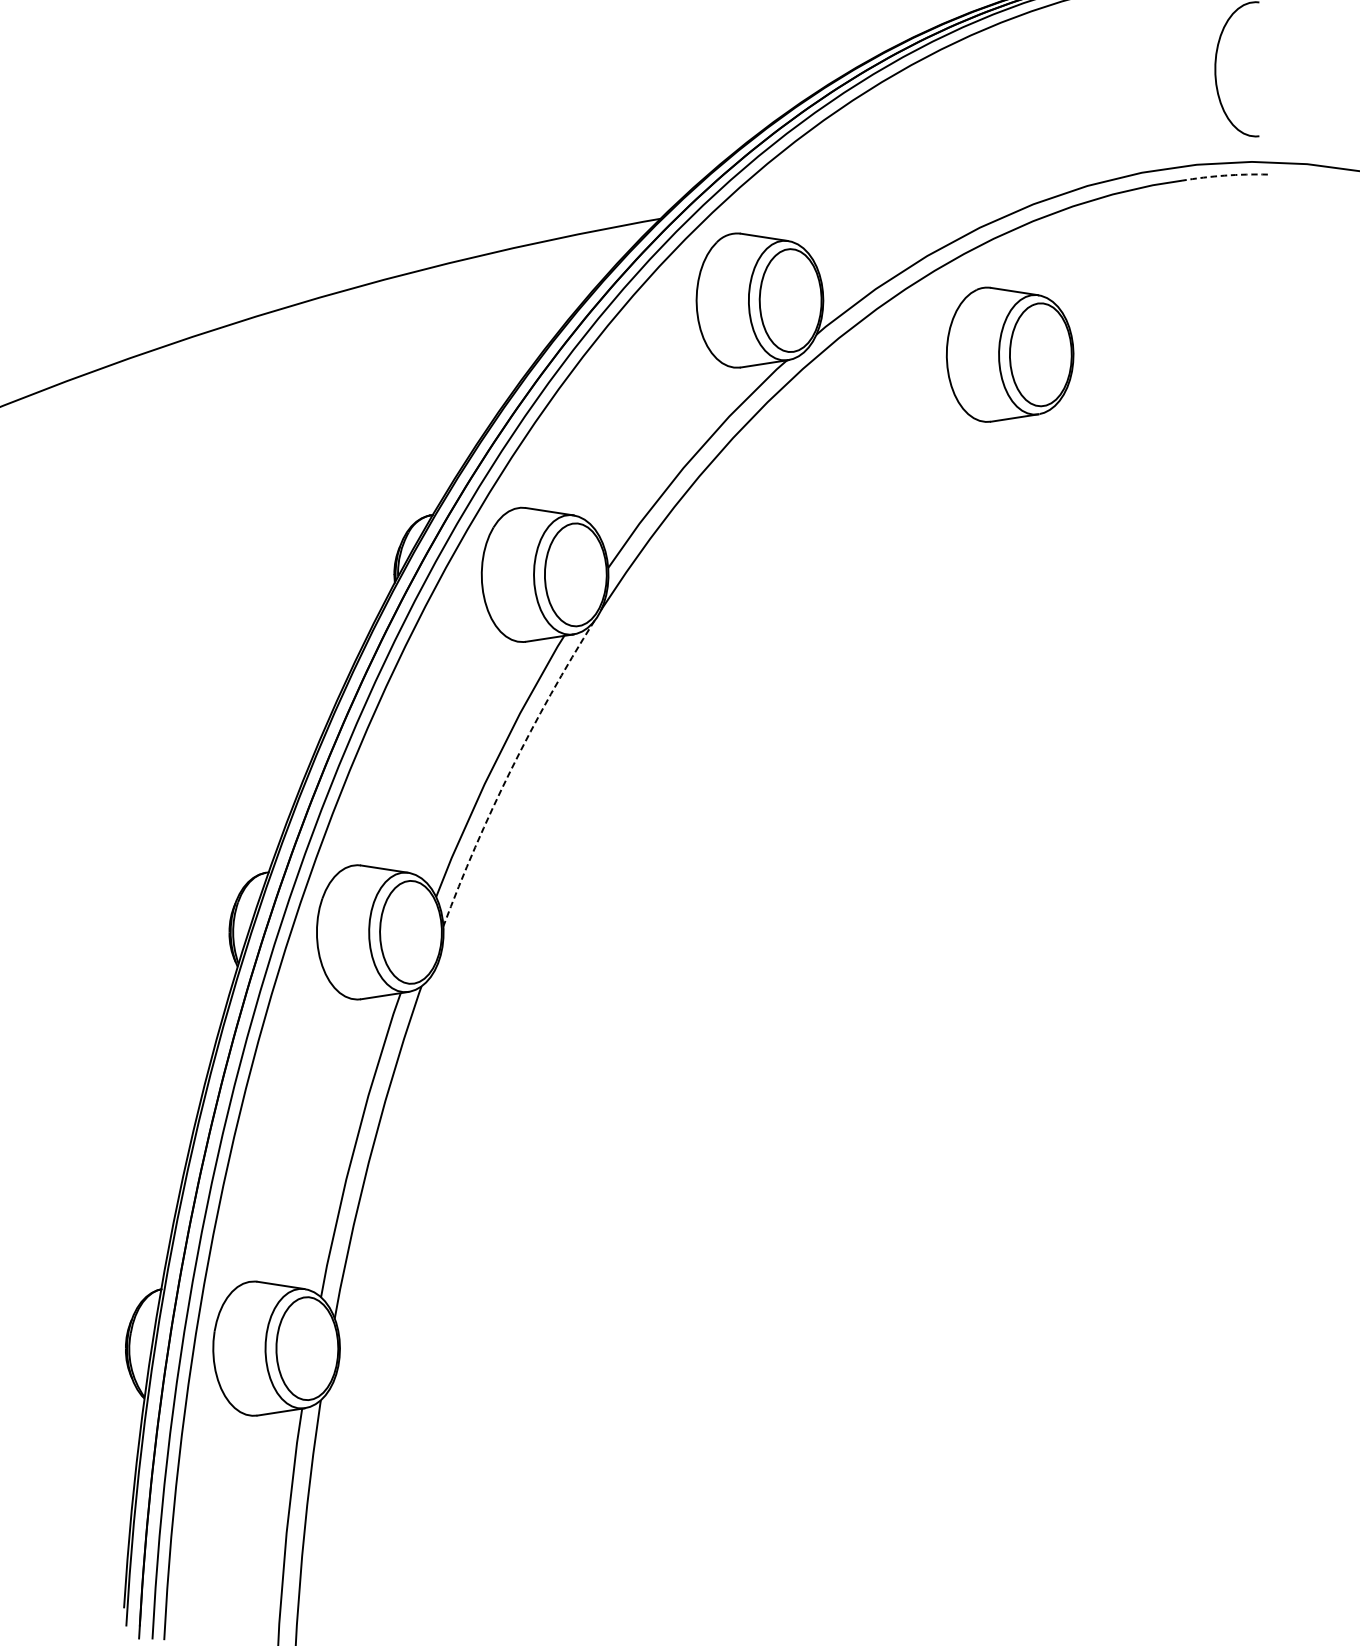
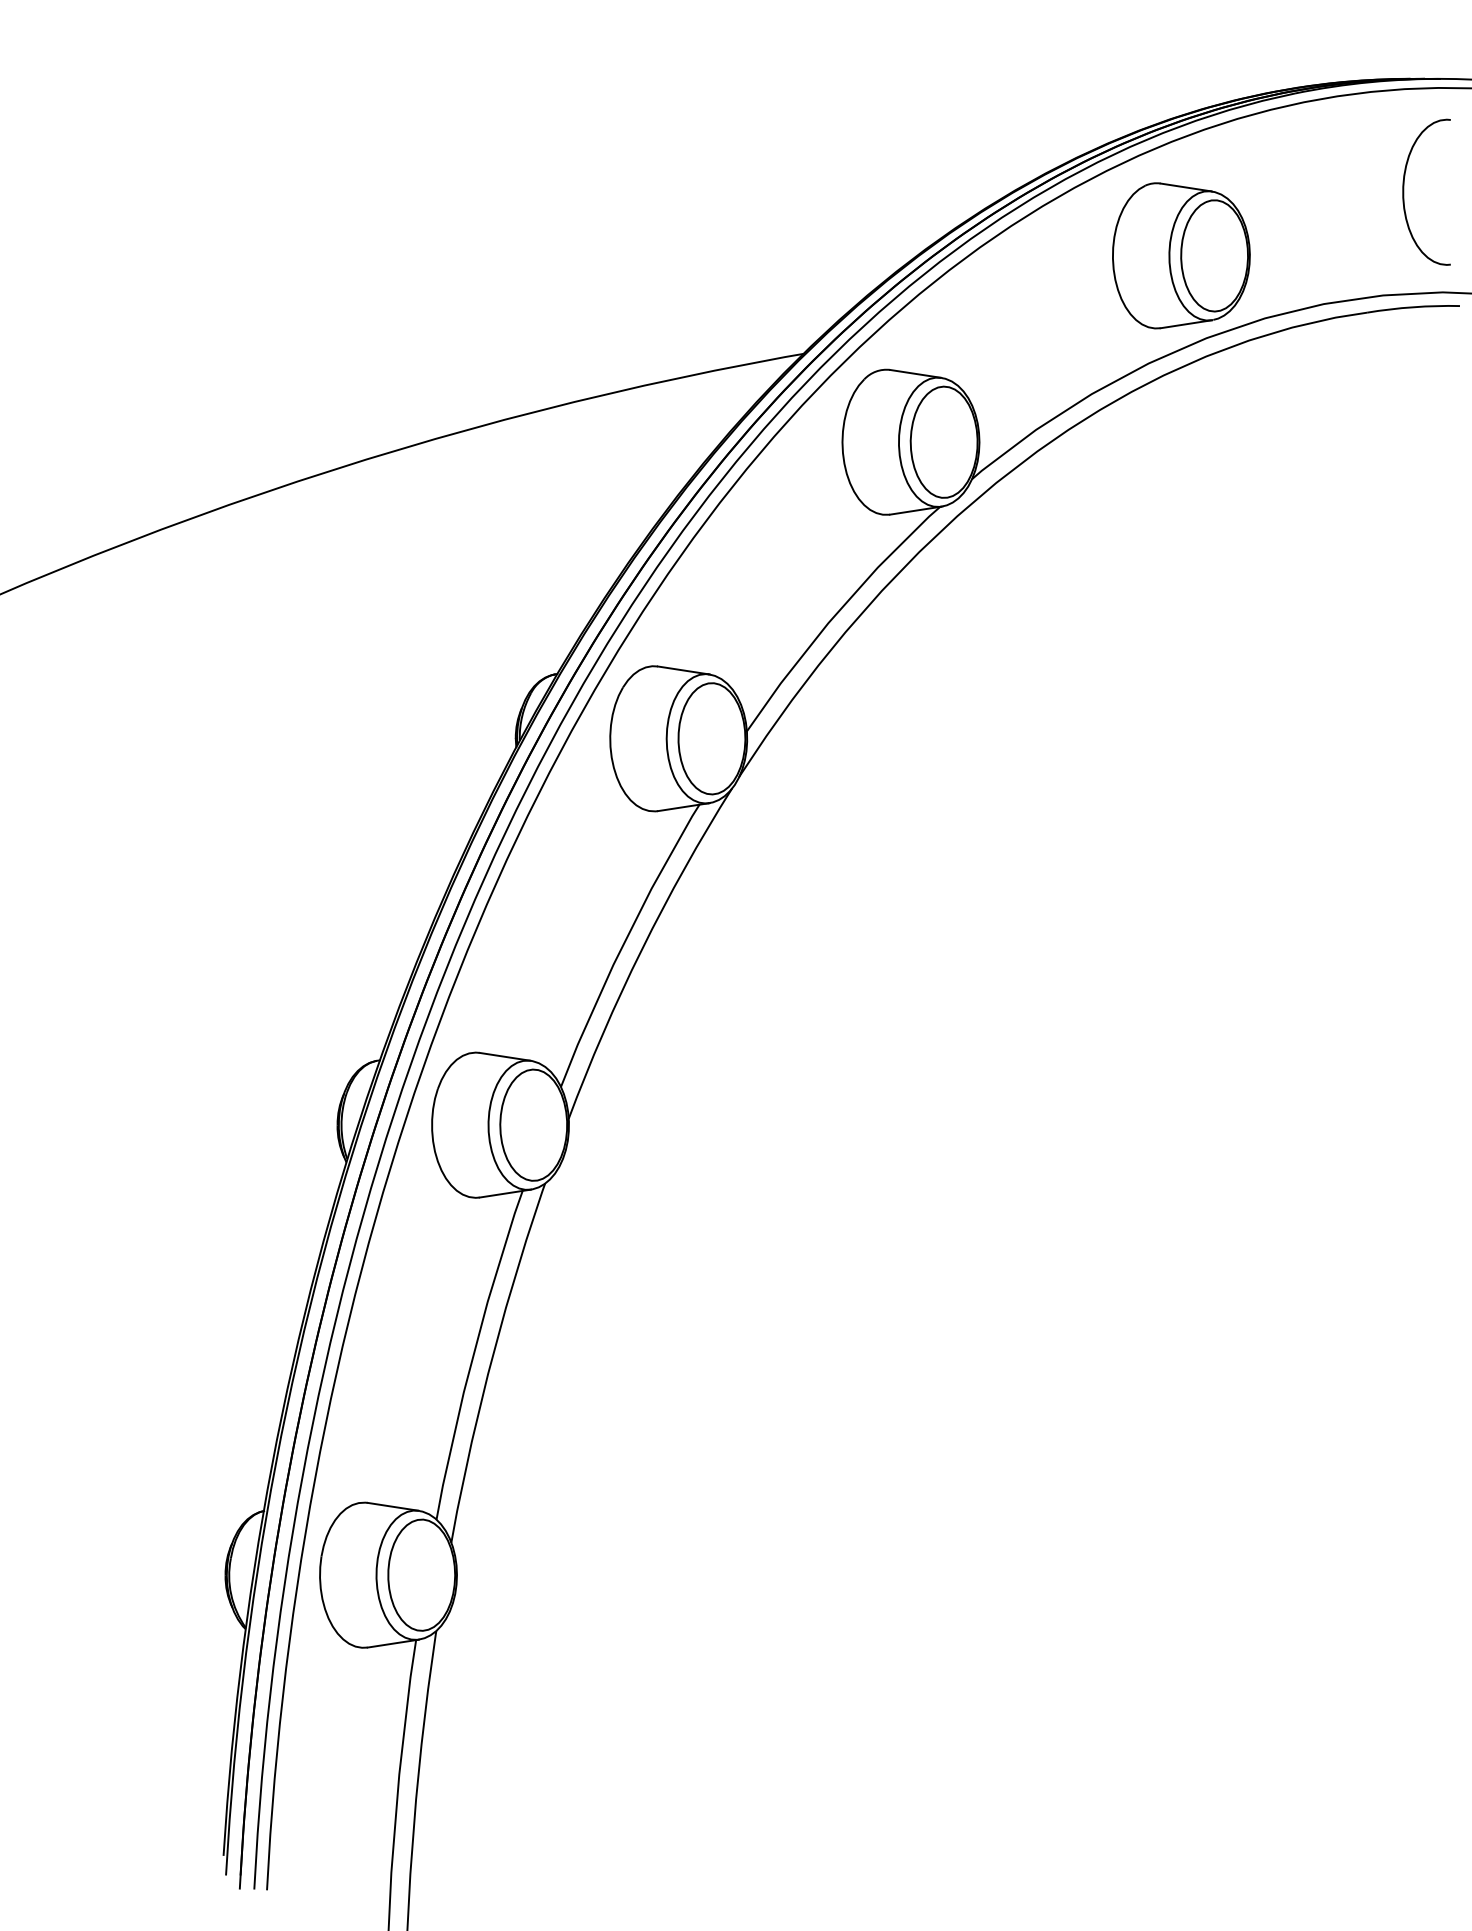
arc: (1224, 175) -> (1413, 307), dashed -> solid
part: (1010, 354) -> (1181, 255), moved
arc: (511, 769) -> (642, 949), dashed -> solid

